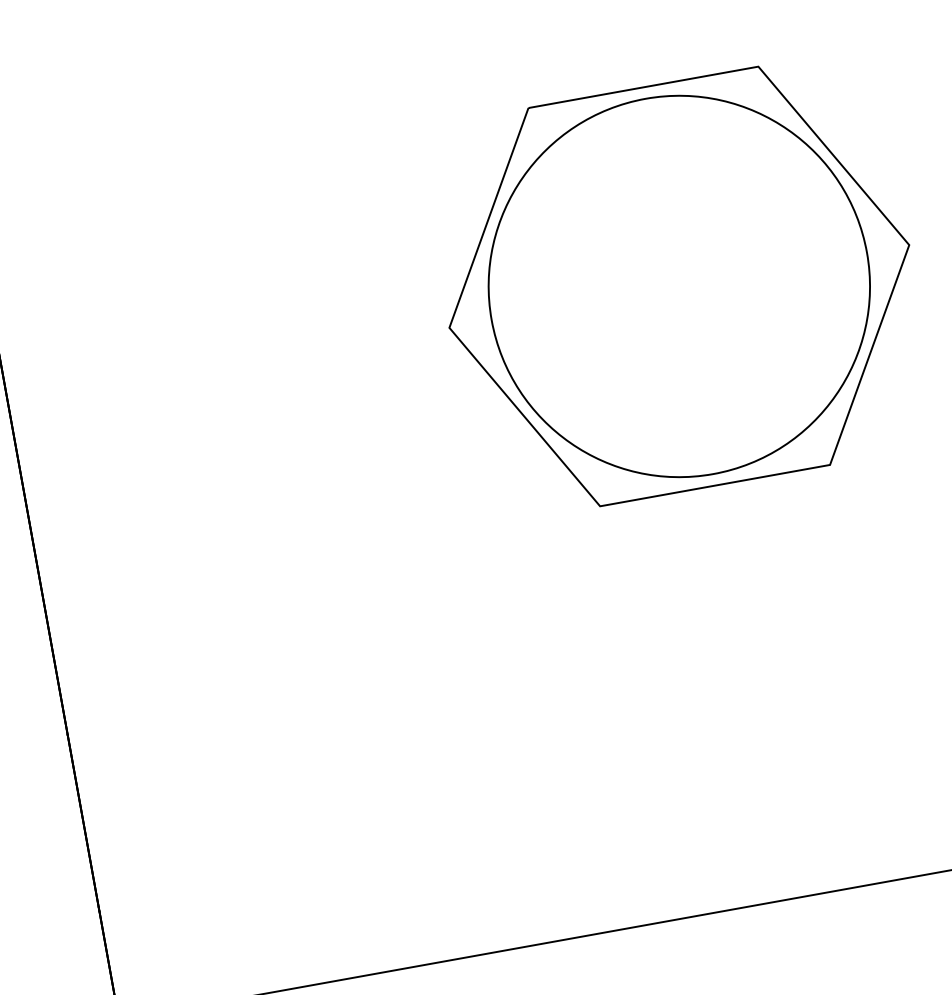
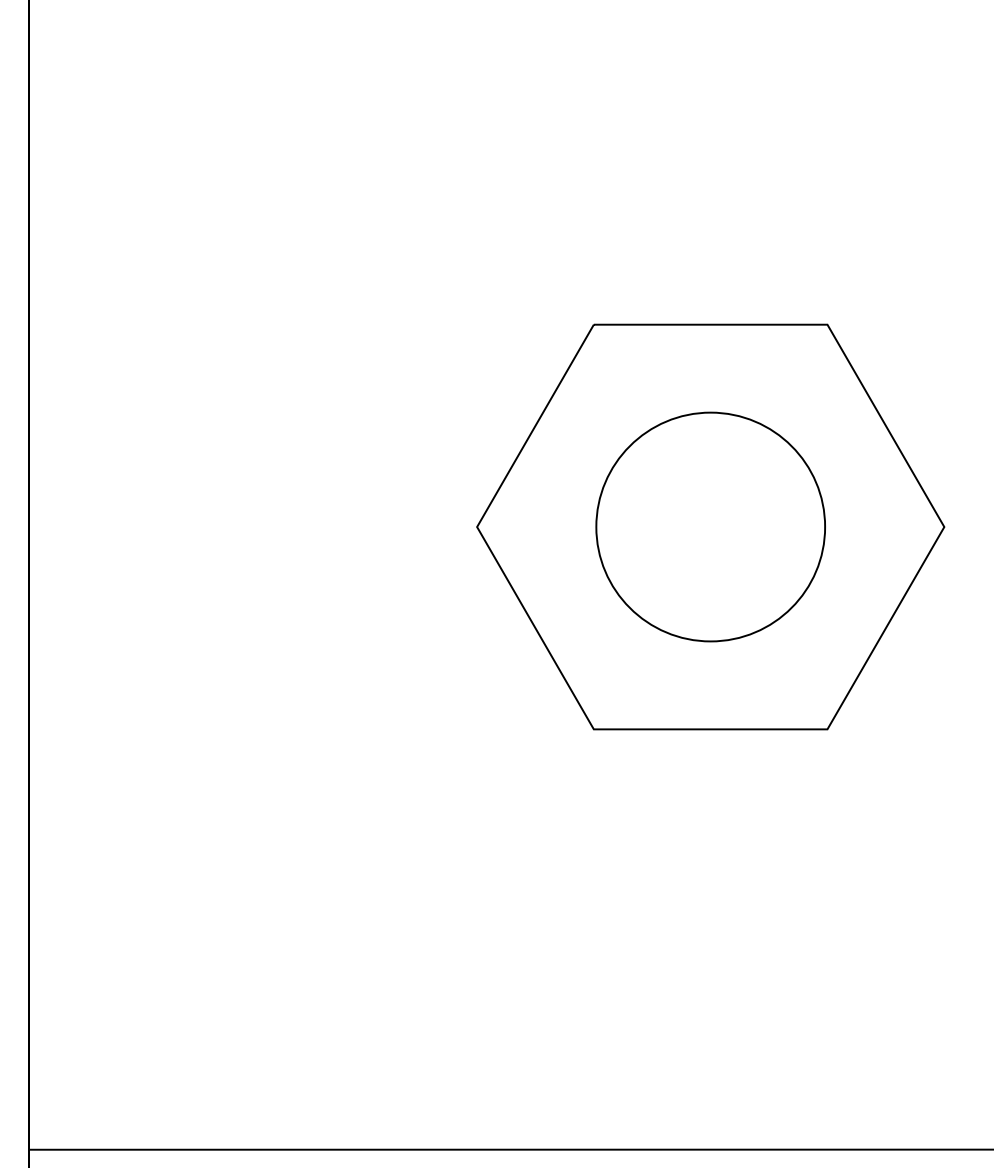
circle: (679, 285) -> (710, 526), size x0.6

